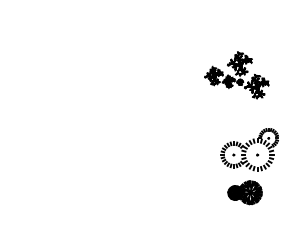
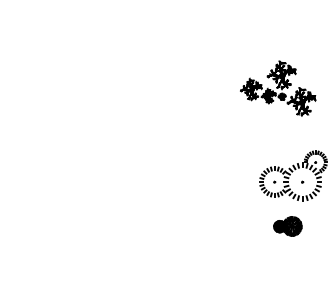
part: (244, 192) -> (287, 226), size x0.7

